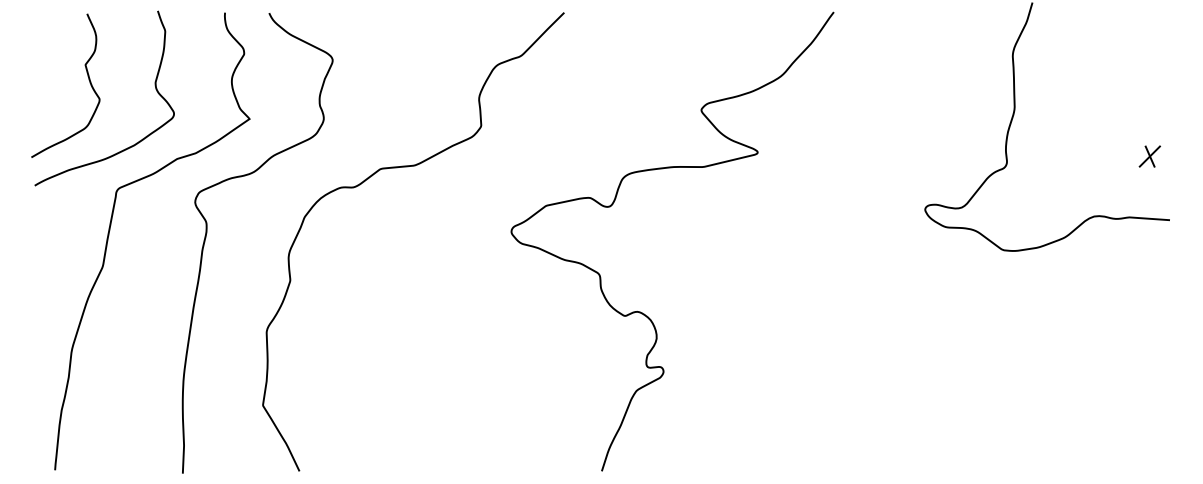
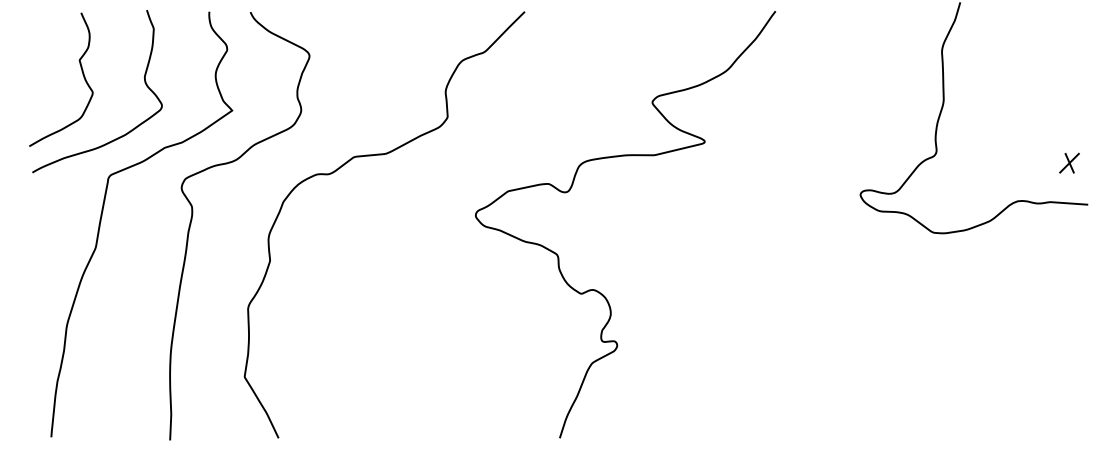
part: (1149, 156) -> (1069, 163), moved

